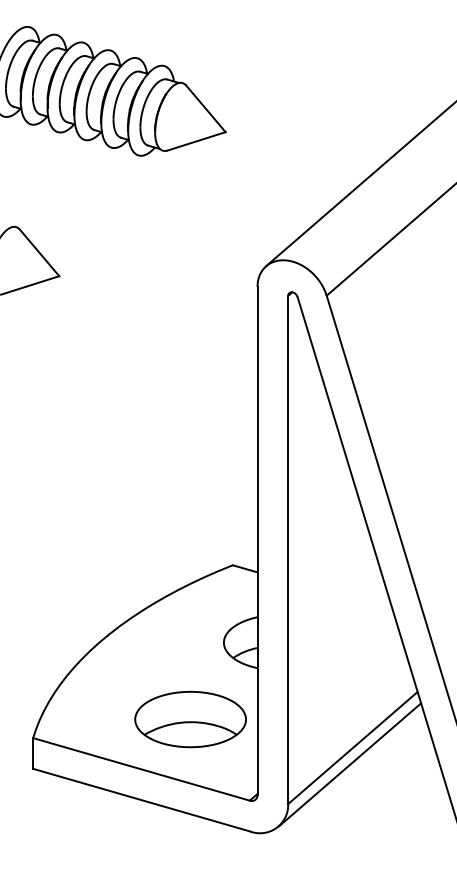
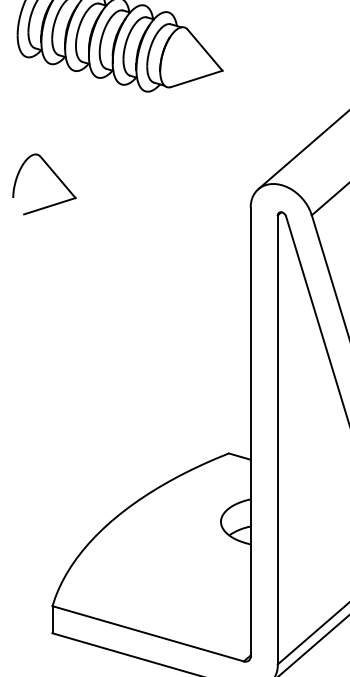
part: (190, 719) -> (191, 589), removed

